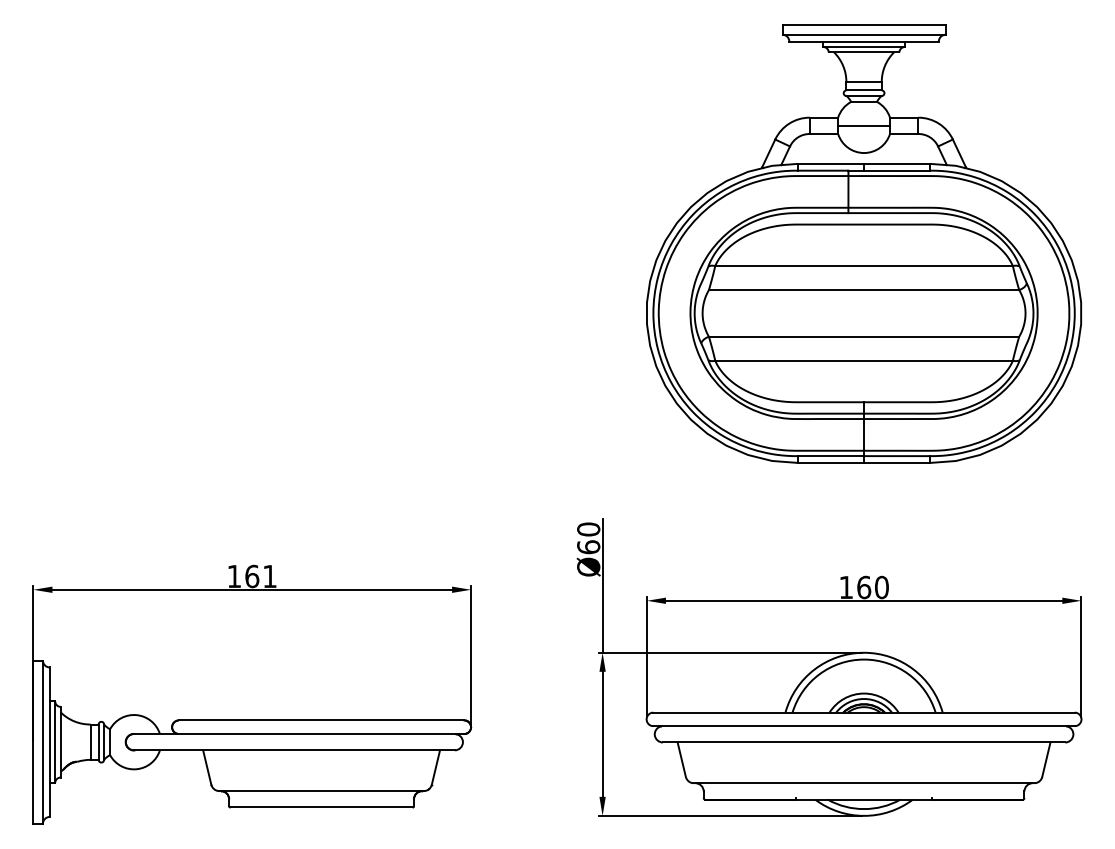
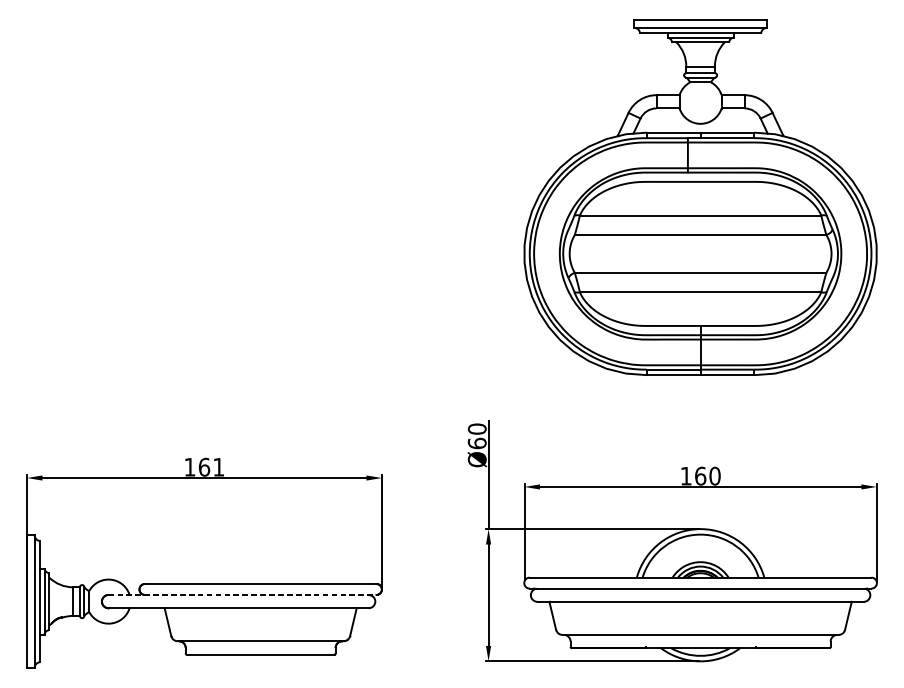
line: (863, 125) -> (700, 101), removed
line: (299, 734) -> (242, 595), solid -> dashed

